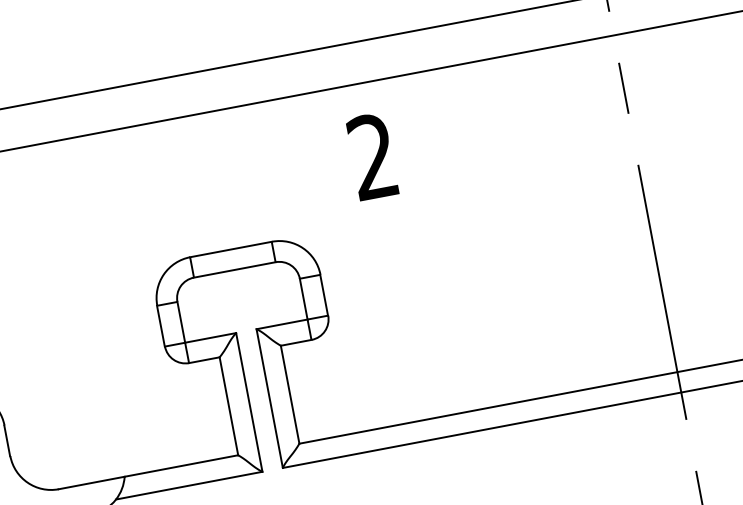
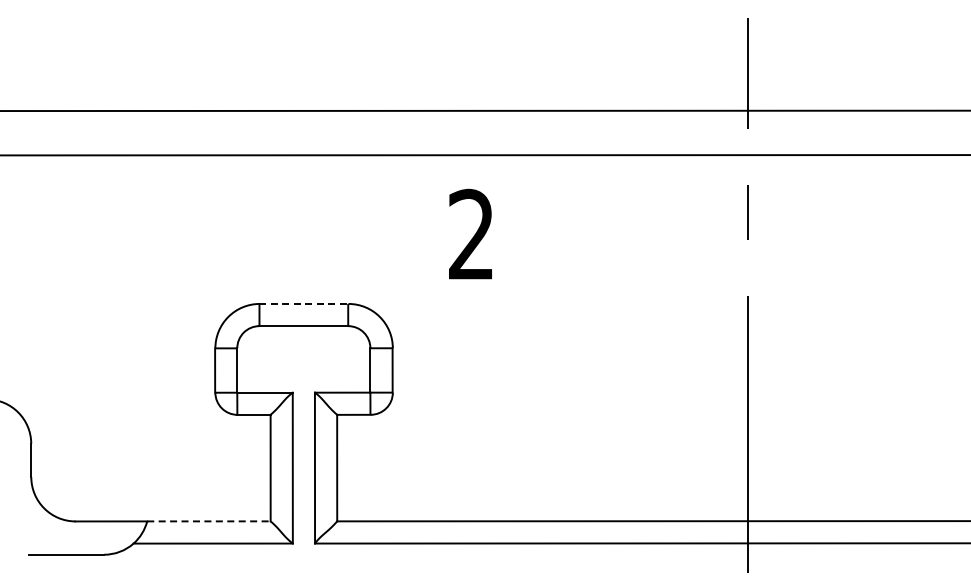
line: (231, 249) -> (304, 303), solid -> dashed
line: (181, 466) -> (208, 521), solid -> dashed

